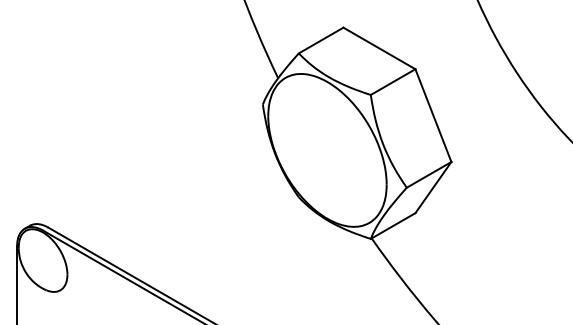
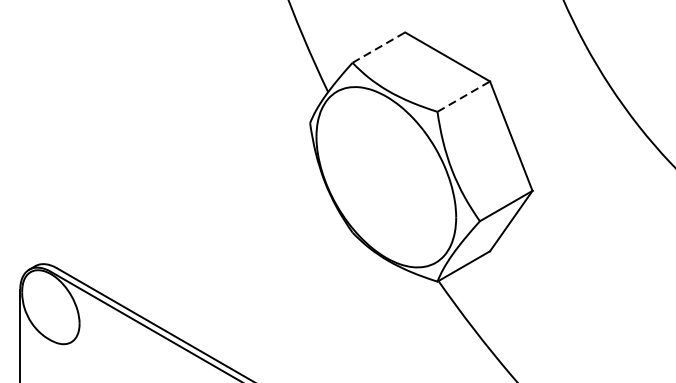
line: (321, 40) -> (379, 47), solid -> dashed
line: (393, 82) -> (464, 97), solid -> dashed

